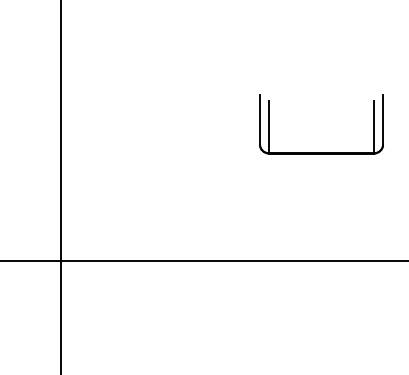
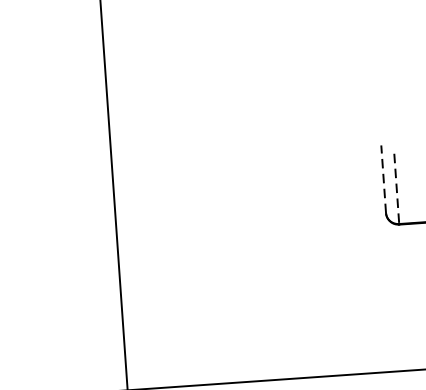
line: (259, 119) -> (383, 179), solid -> dashed
line: (269, 127) -> (397, 189), solid -> dashed

